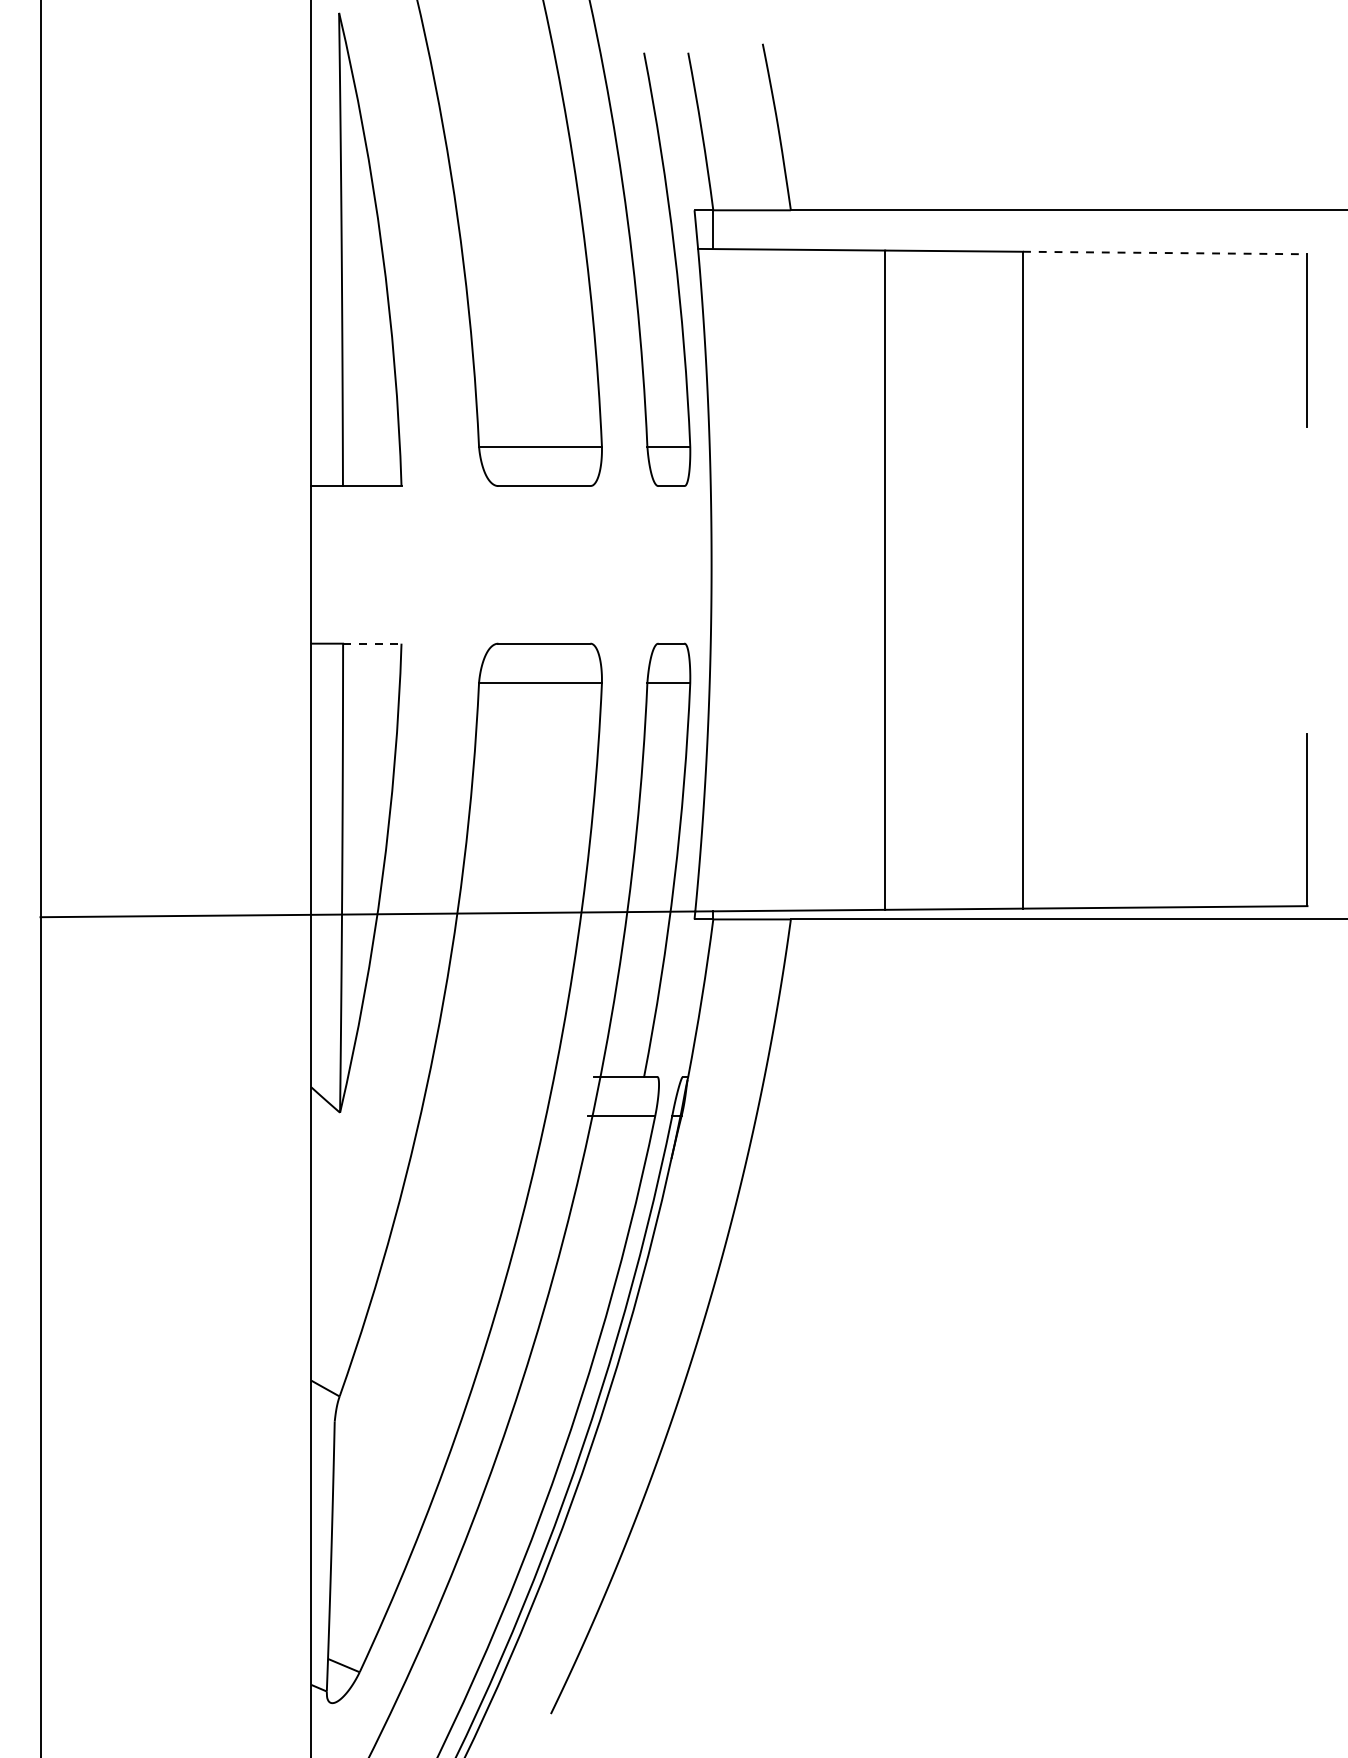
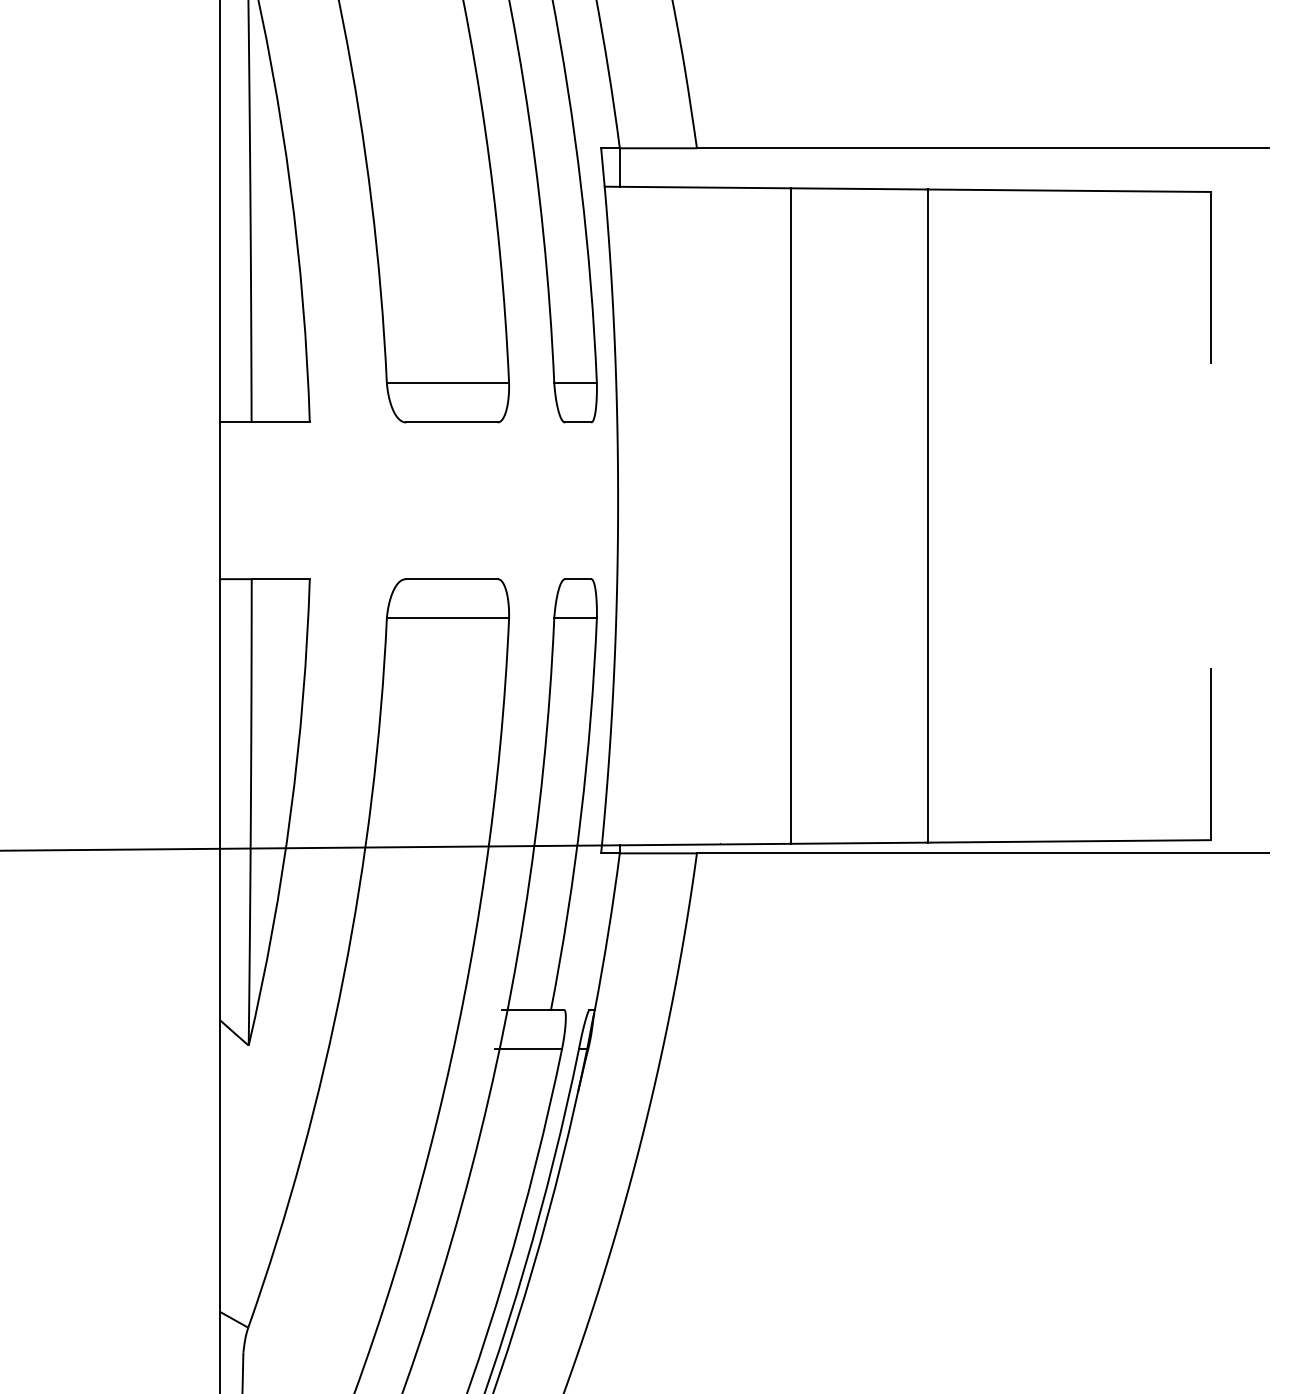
line: (1165, 253) -> (1069, 191), dashed -> solid
line: (372, 643) -> (280, 579), dashed -> solid

